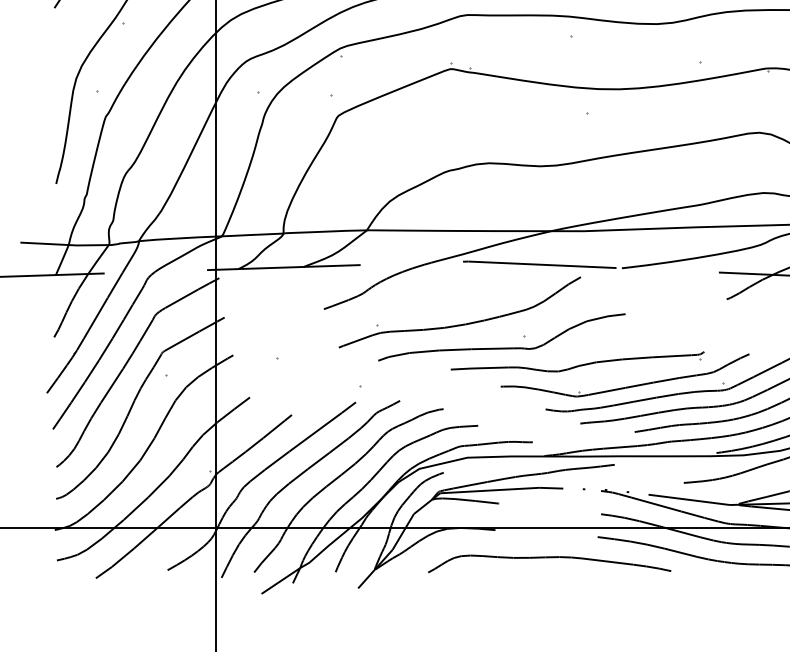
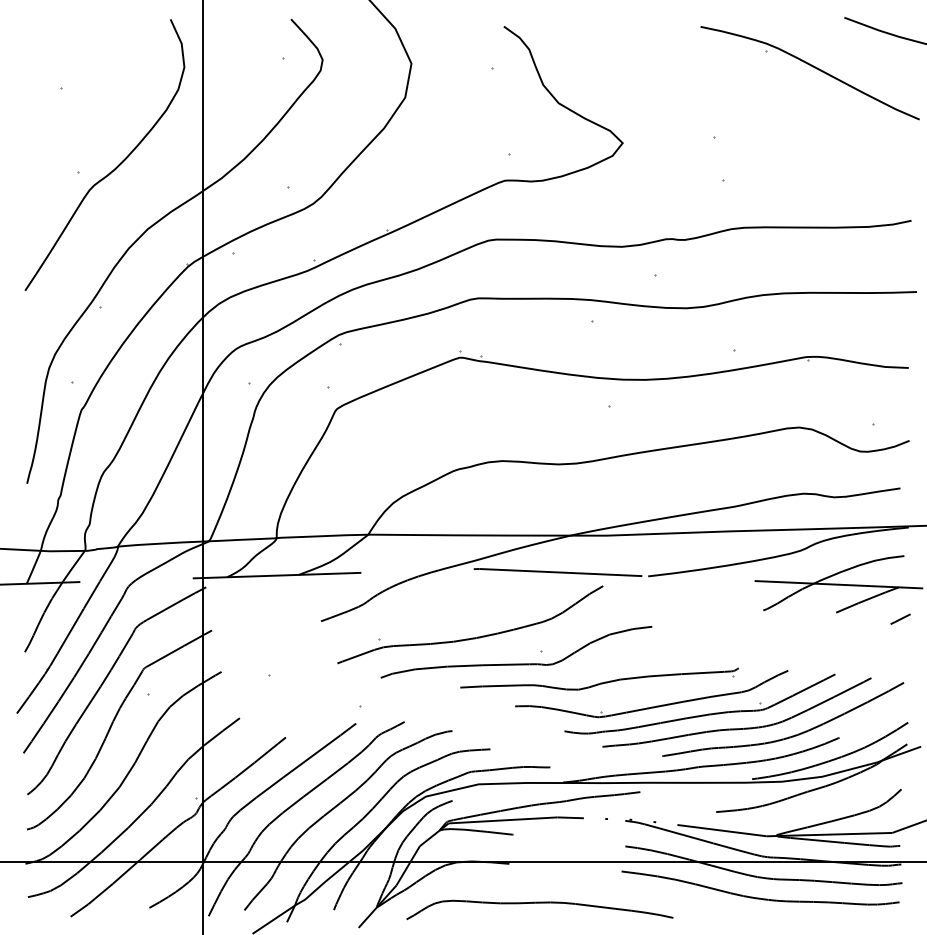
curve: (549, 558) -> (539, 903), moved

